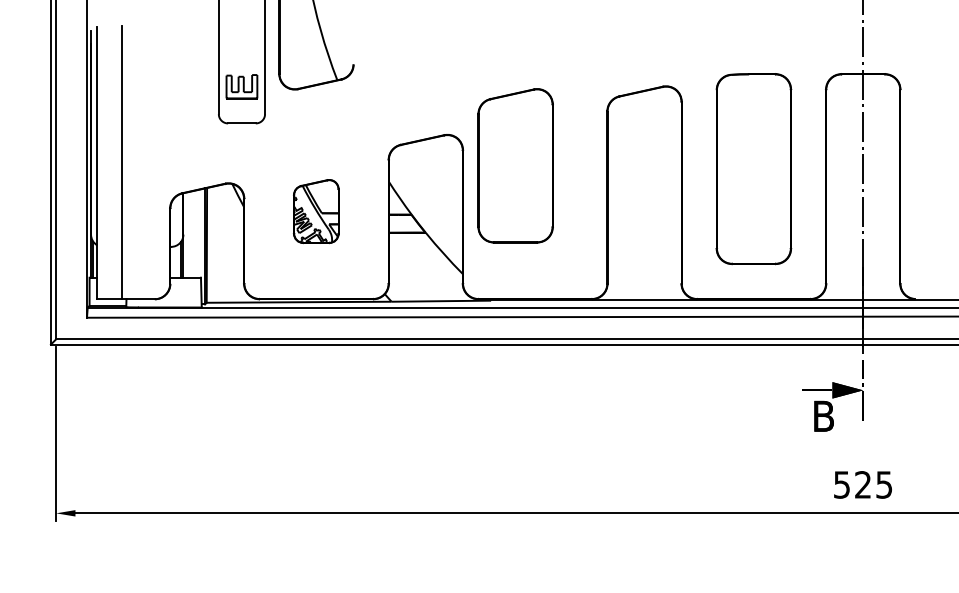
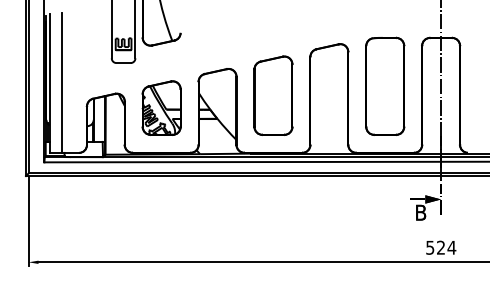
part: (515, 165) -> (273, 95), moved
part: (316, 210) -> (161, 107), size x1.67
text: (883, 484) -> (451, 247), 525 -> 524

